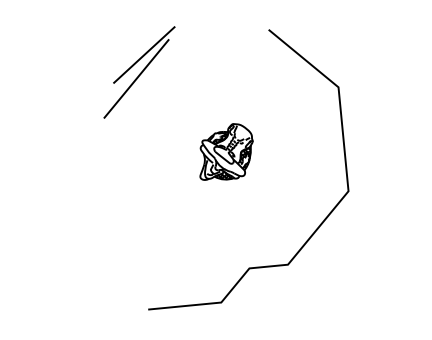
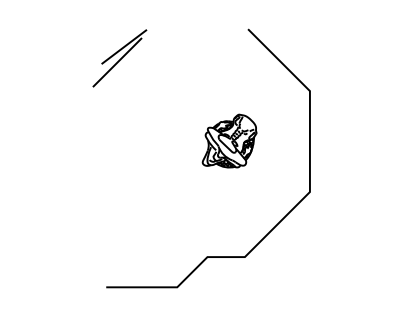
part: (139, 72) -> (119, 58), size x0.7
part: (225, 151) -> (229, 140), moved

